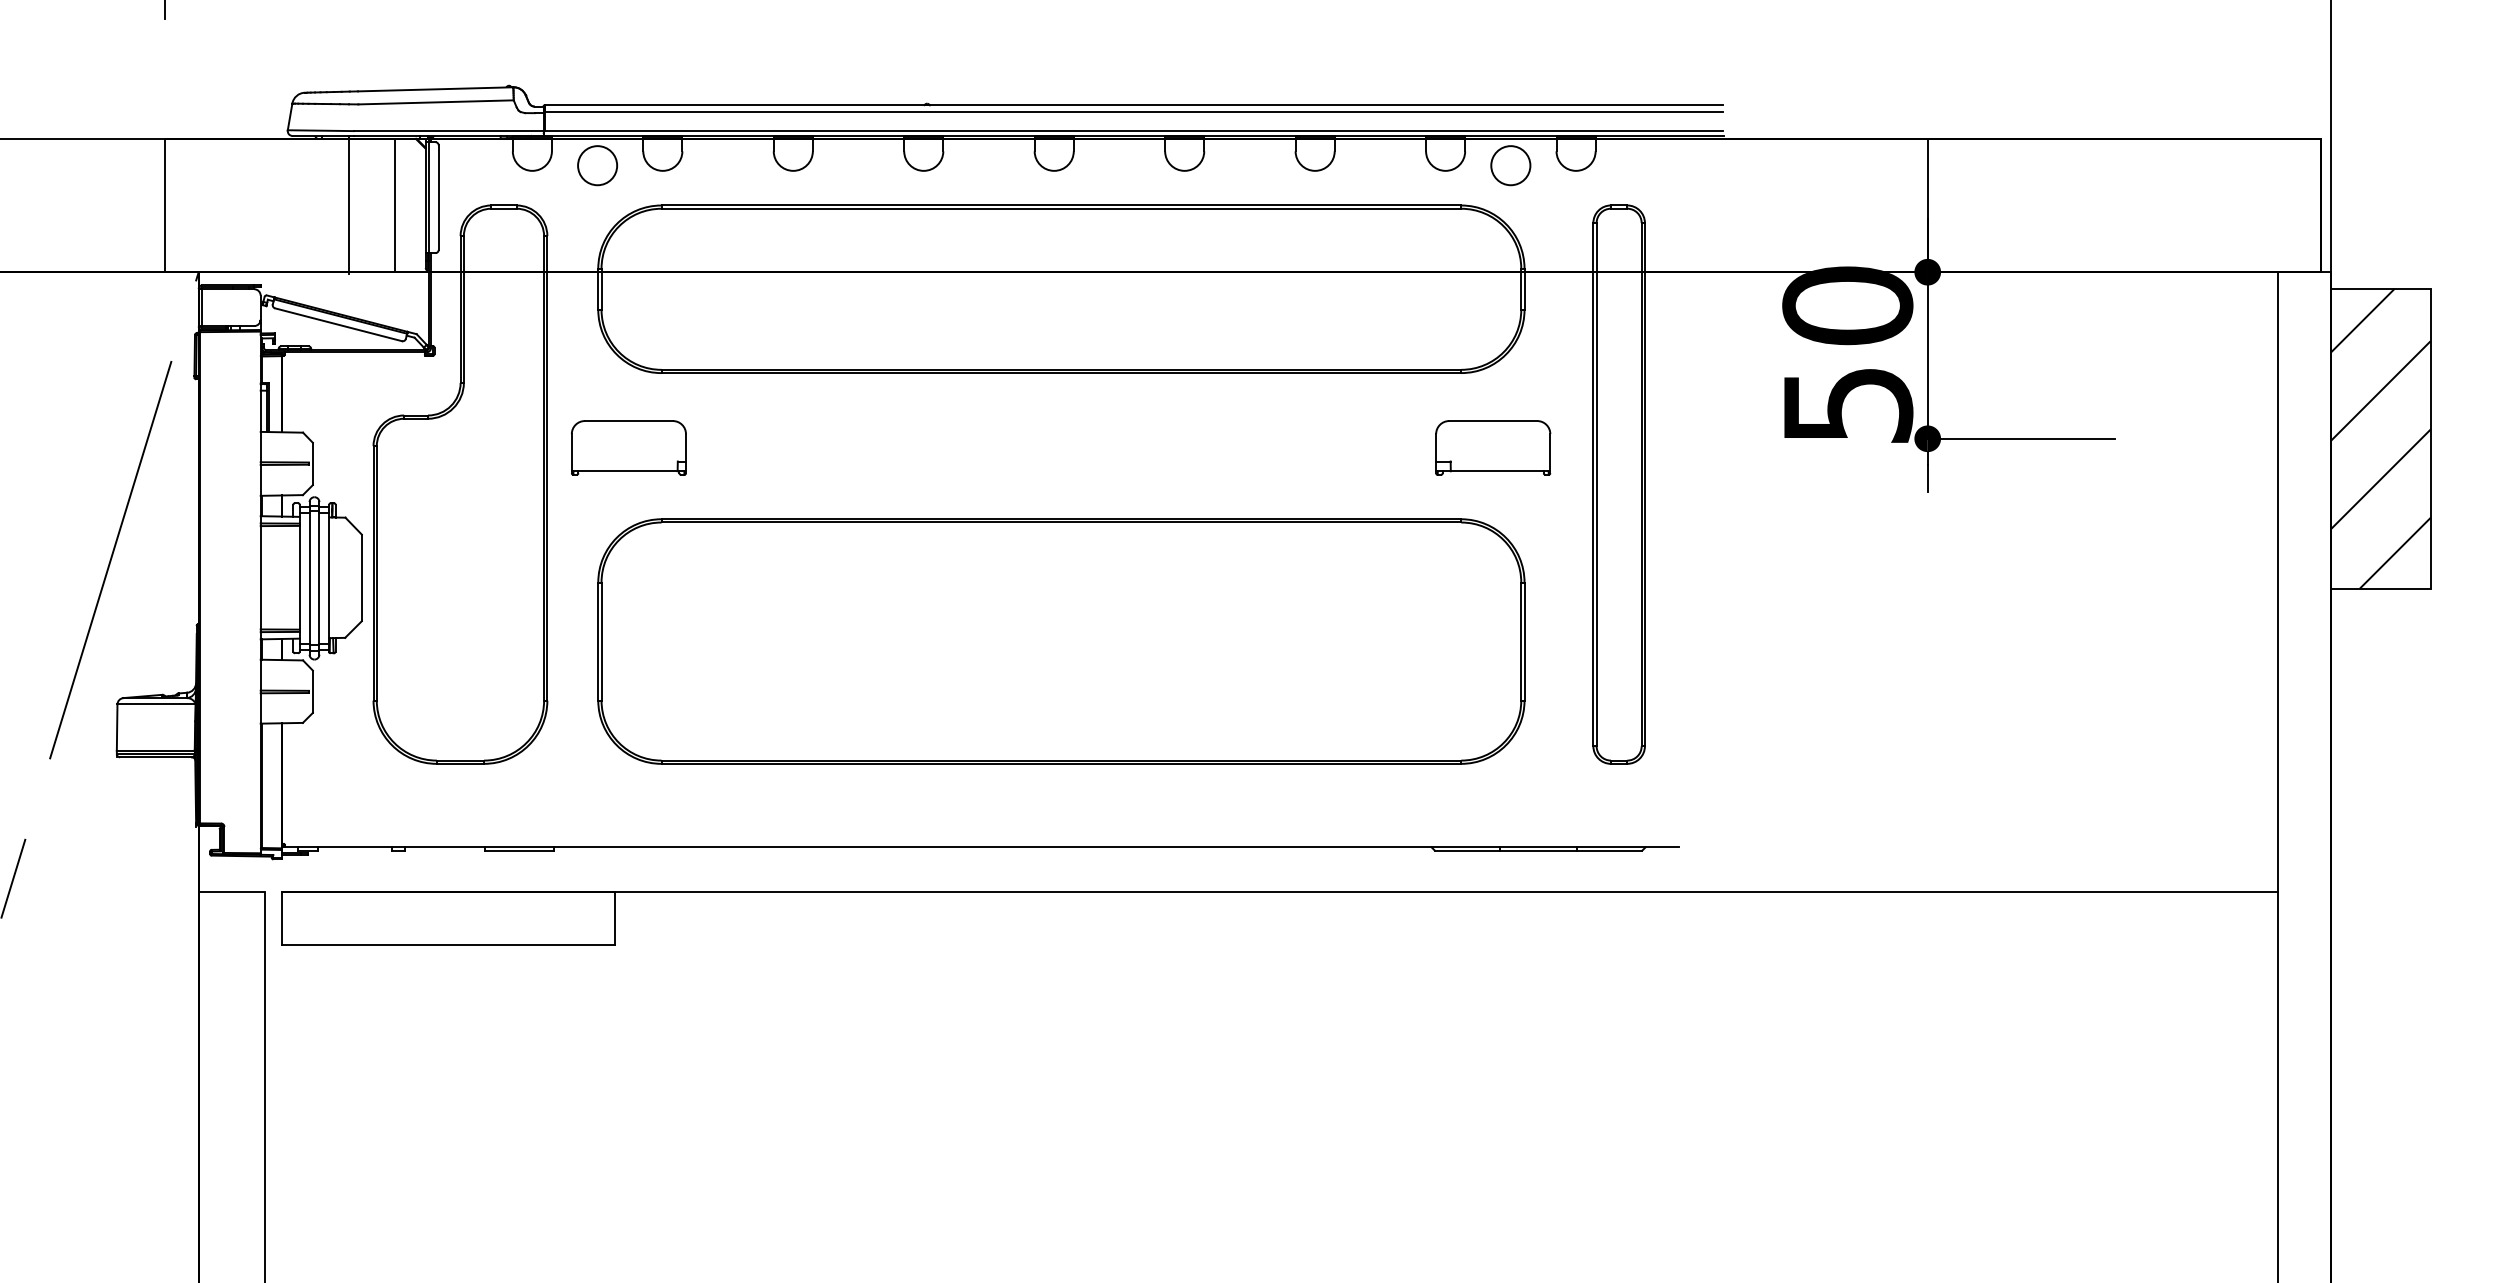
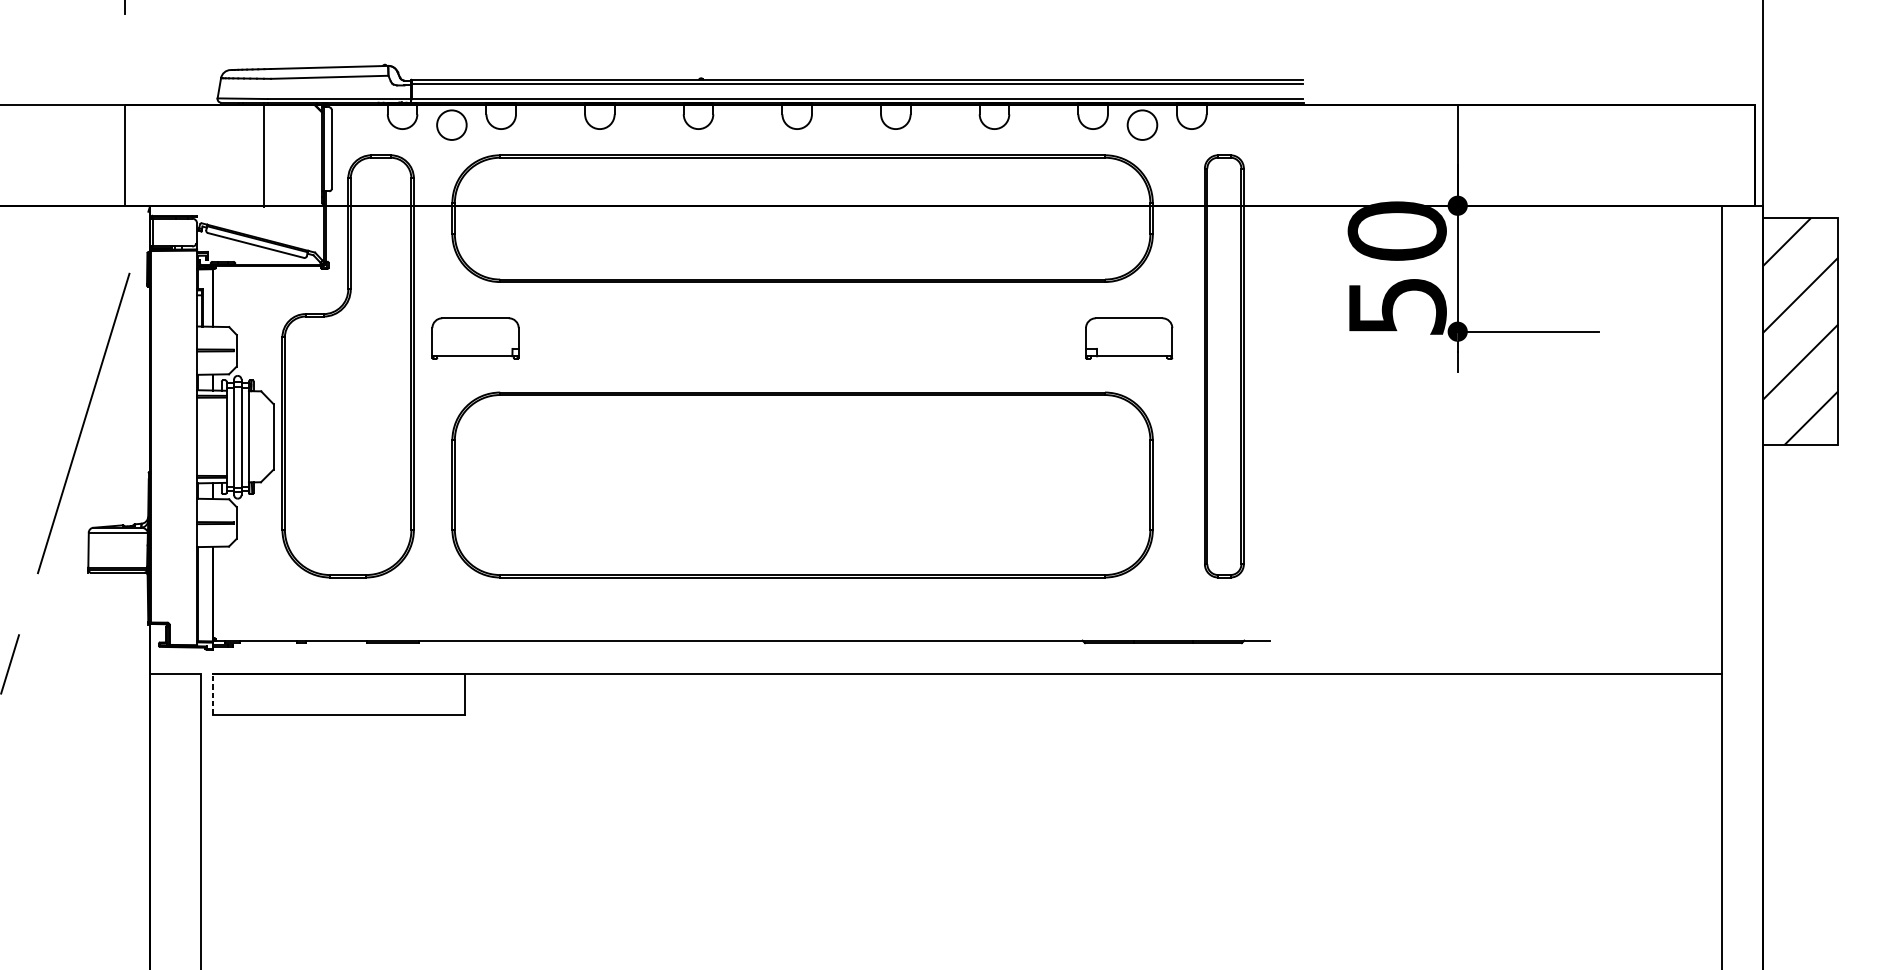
line: (395, 205) -> (299, 155), removed
line: (281, 918) -> (212, 694), solid -> dashed

